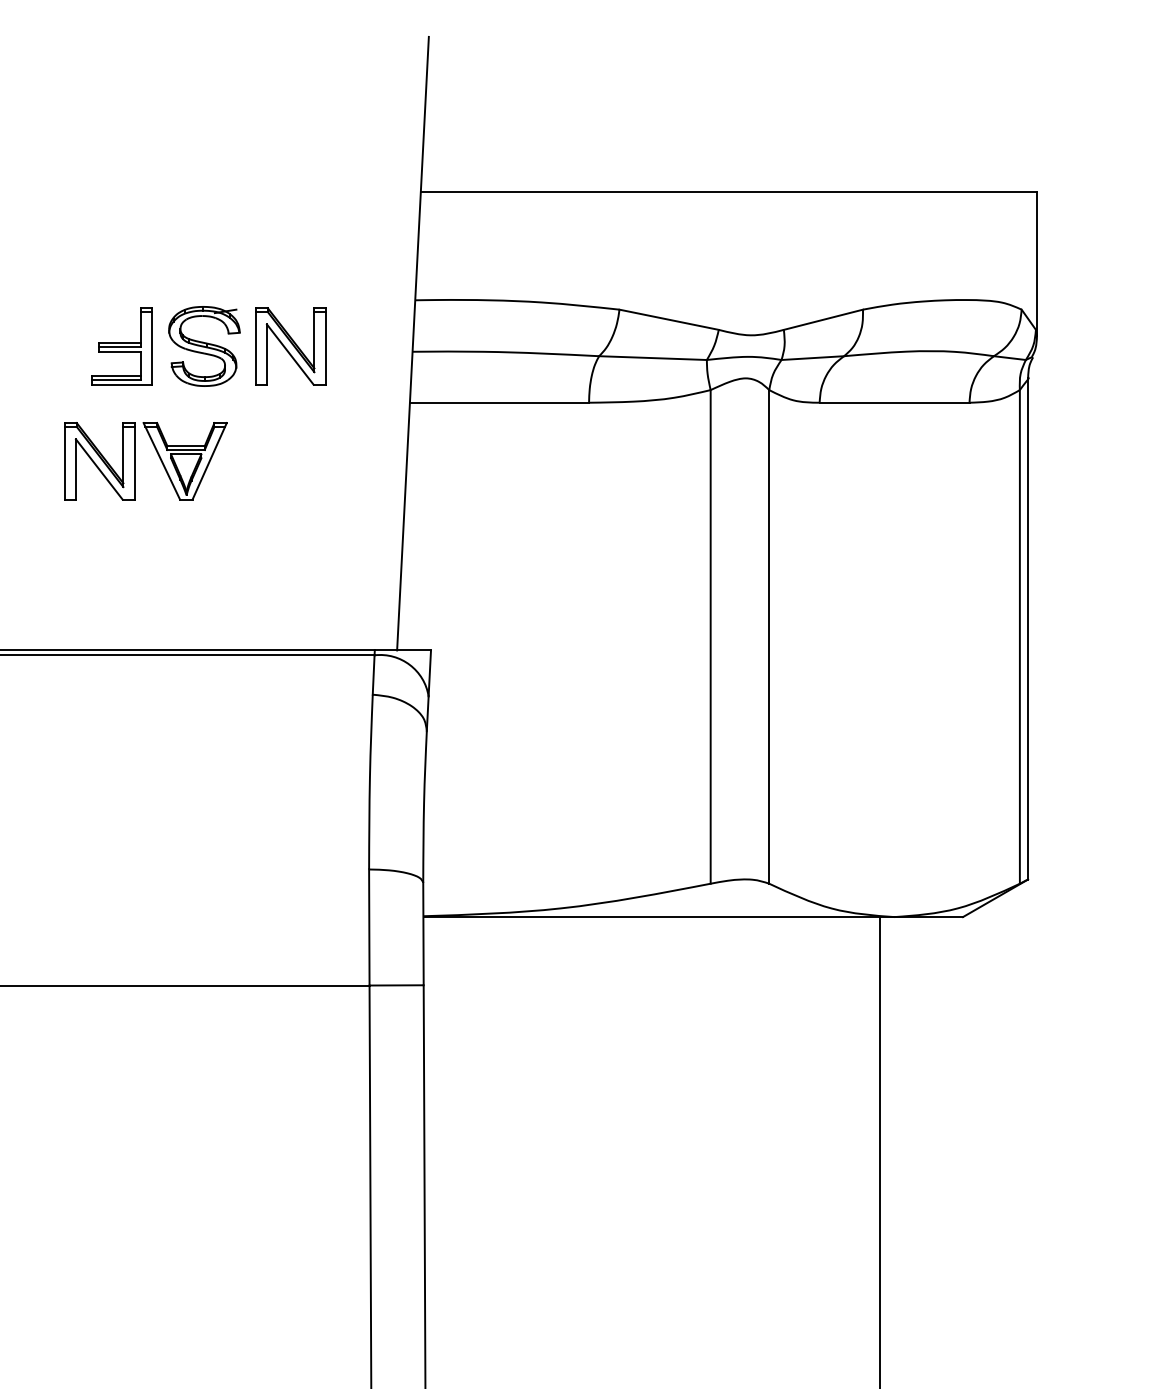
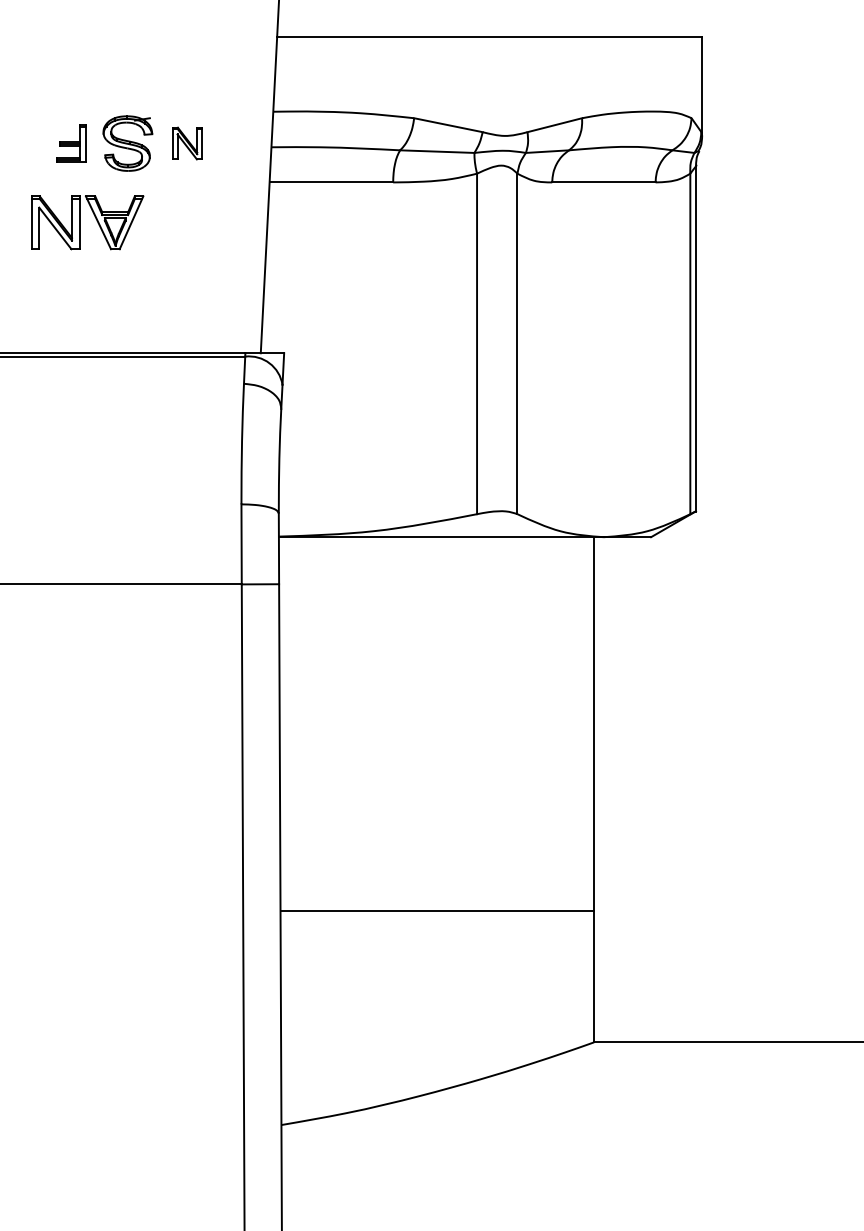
part: (122, 346) -> (71, 143), size x0.7
part: (290, 346) -> (187, 143), size x0.6

